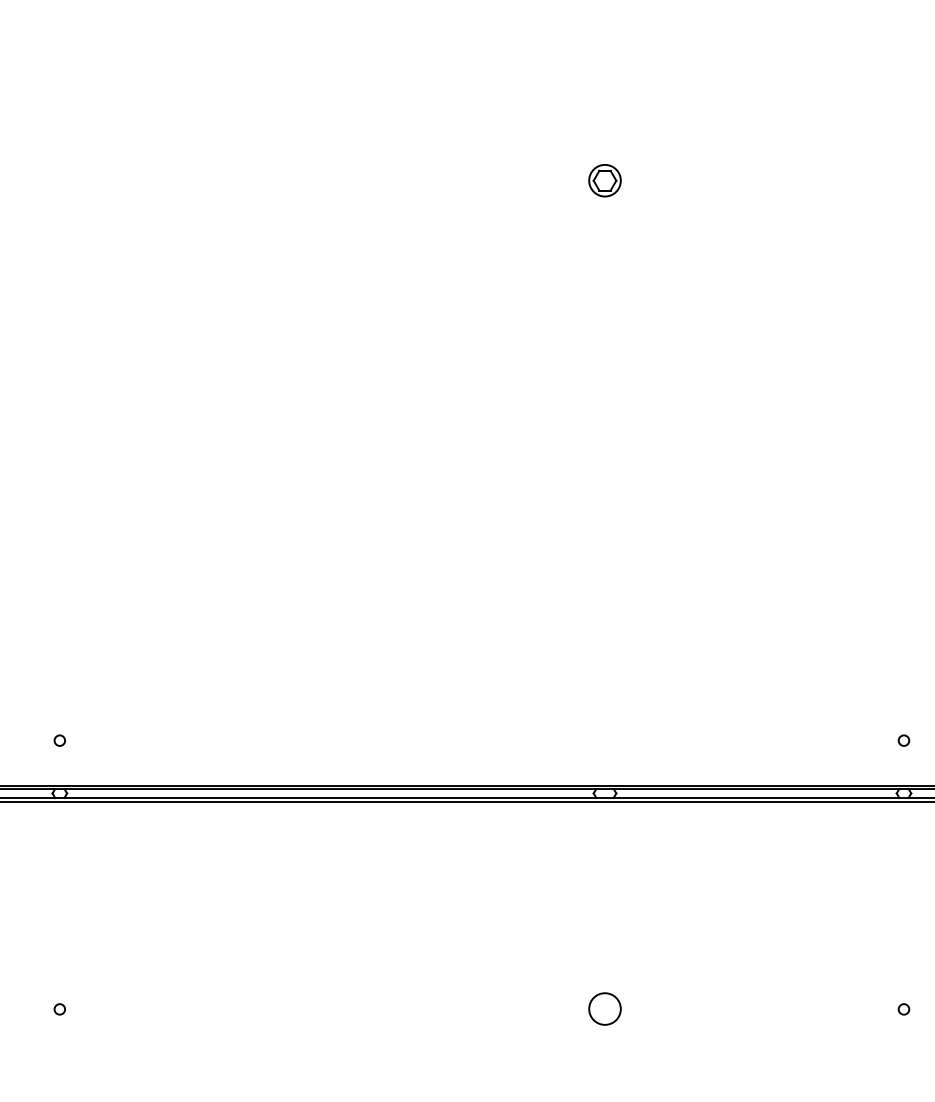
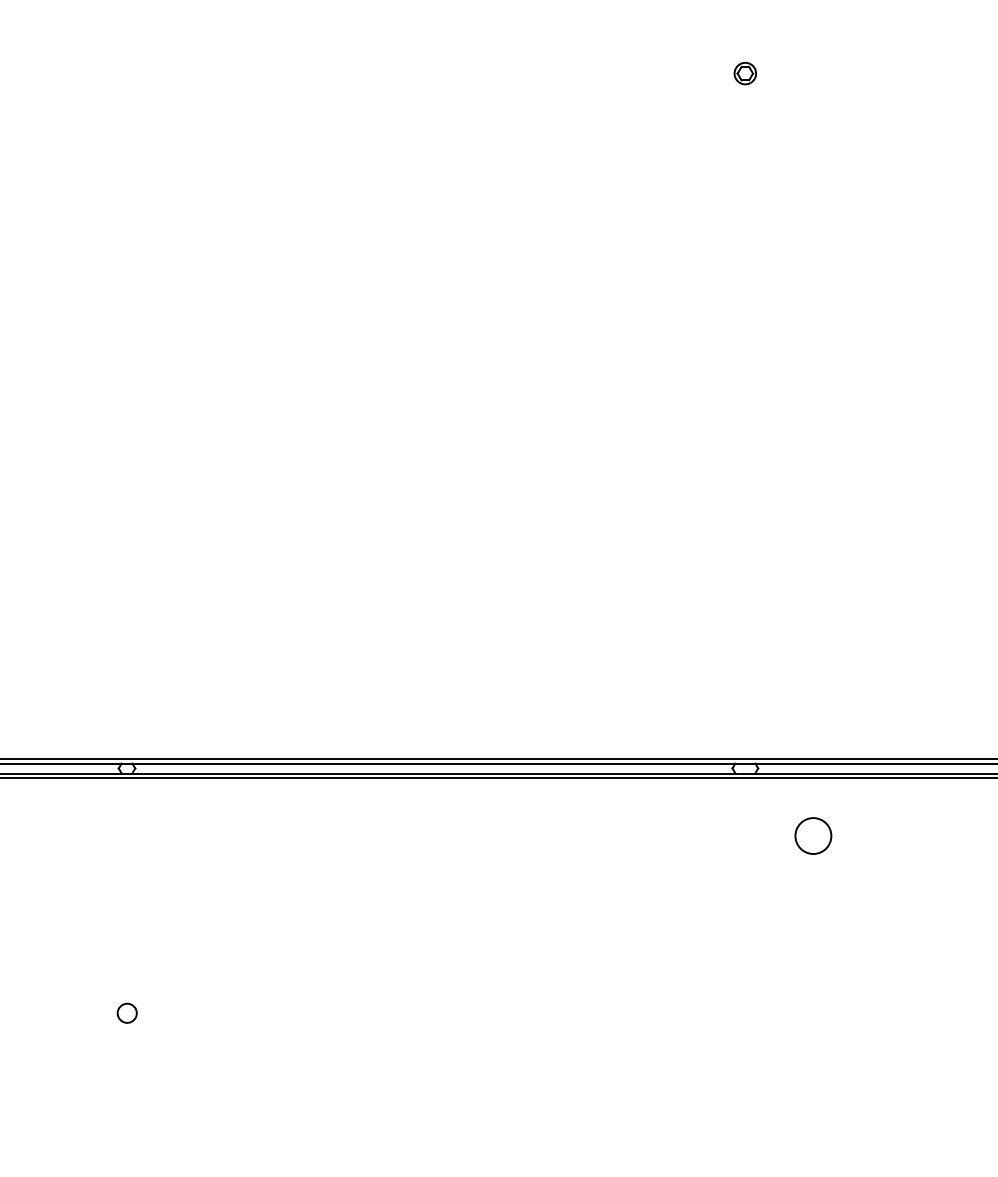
part: (604, 180) -> (744, 73), size x0.6
circle: (59, 740) -> (126, 708), removed
circle: (604, 1008) -> (812, 835), moved
circle: (59, 1009) -> (126, 1013), size x1.6

